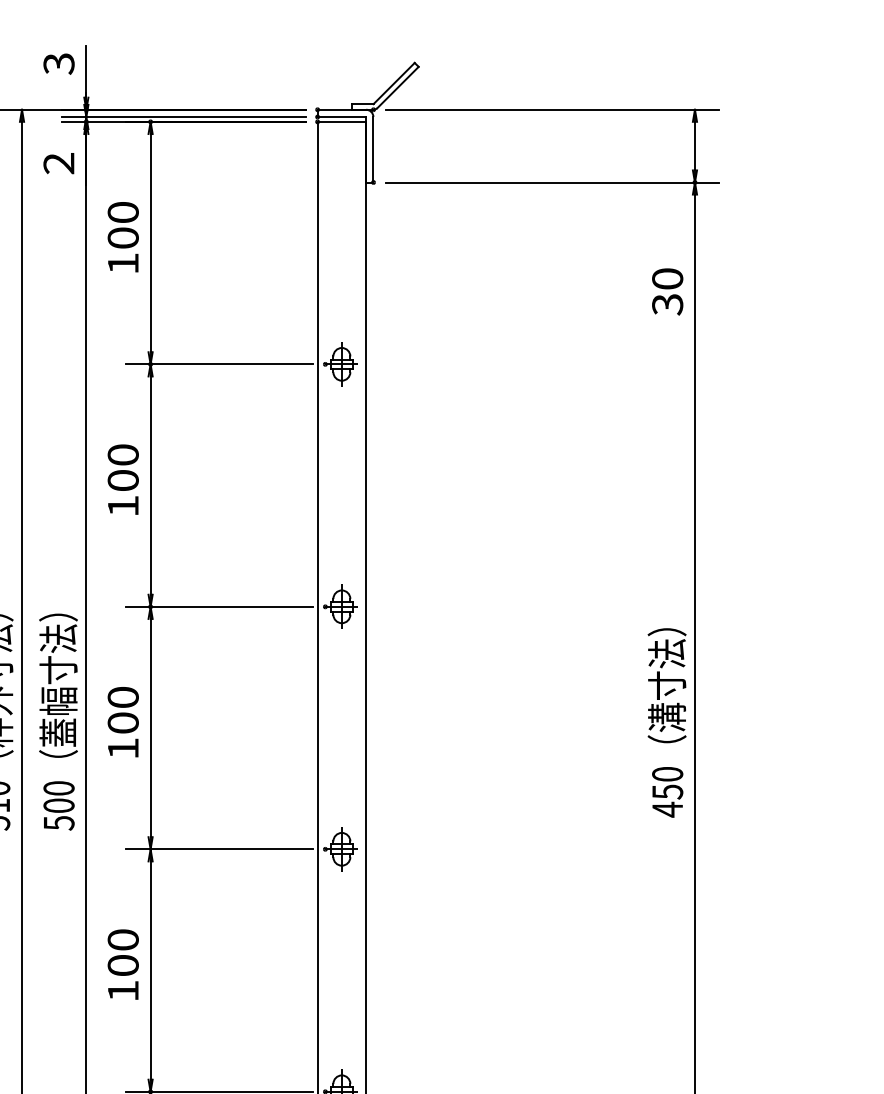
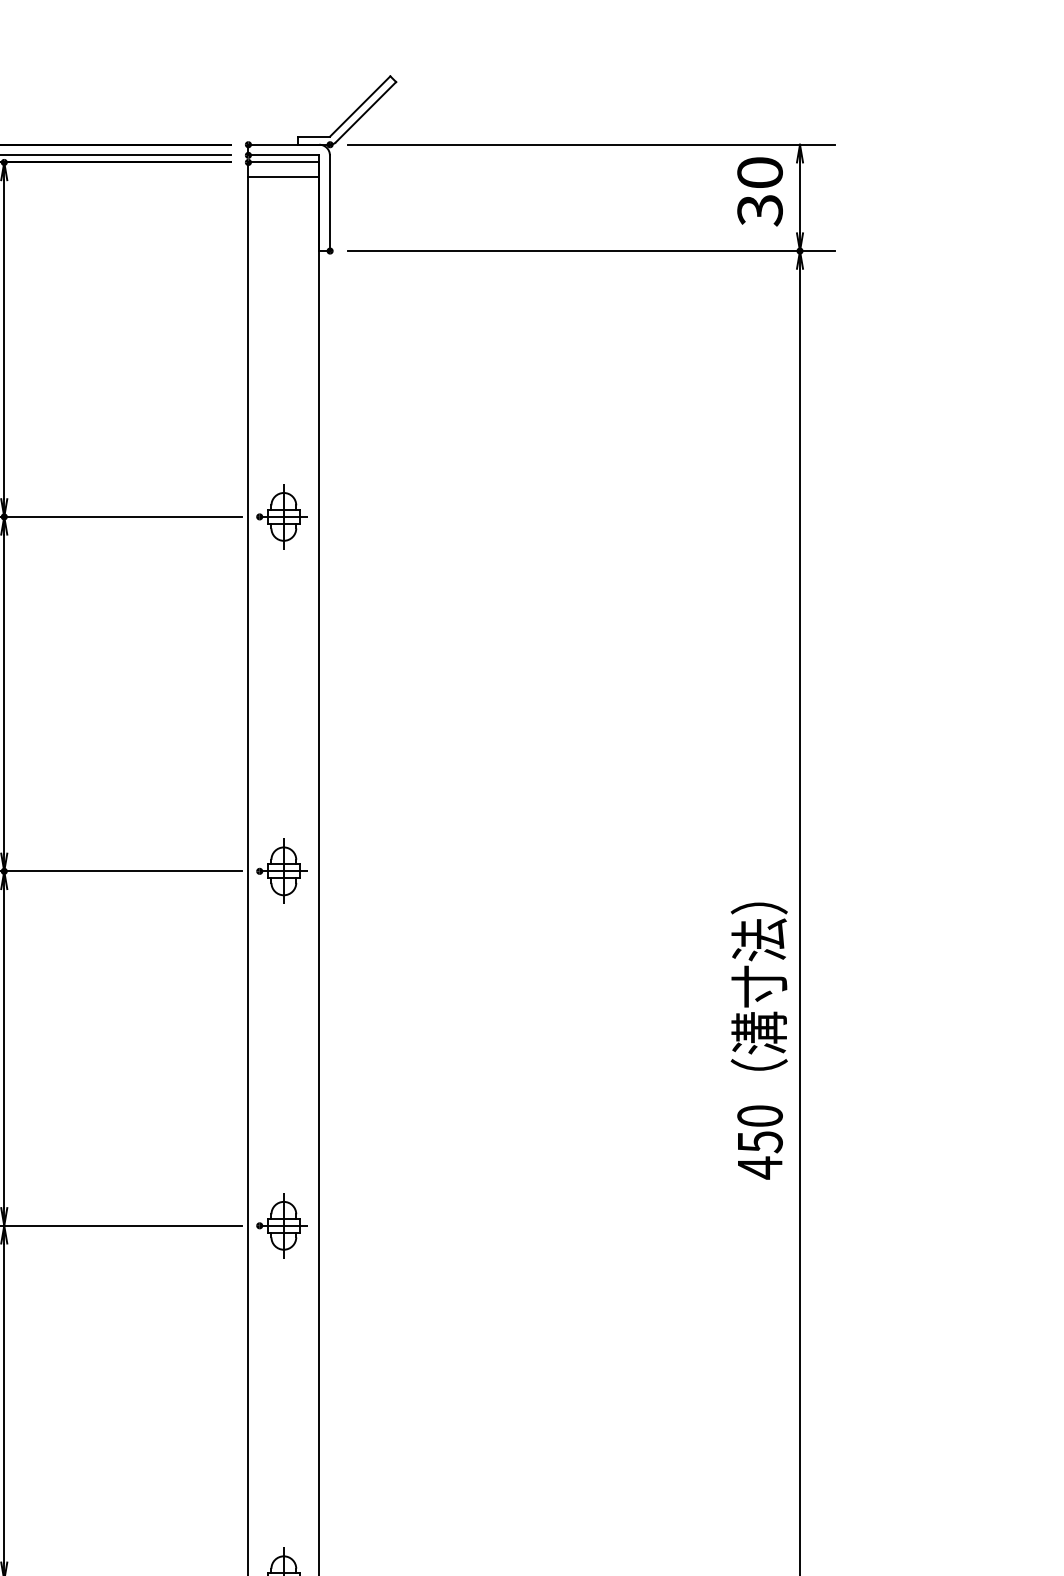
line: (341, 131) -> (283, 176), added
text: (667, 291) -> (759, 191), moved

